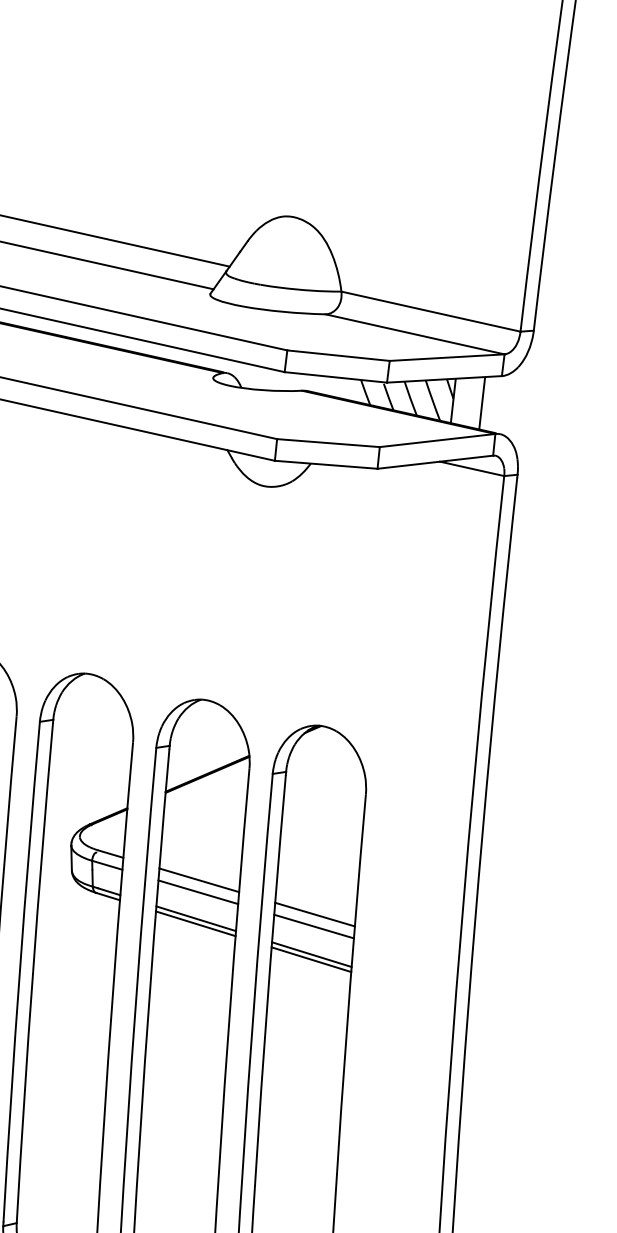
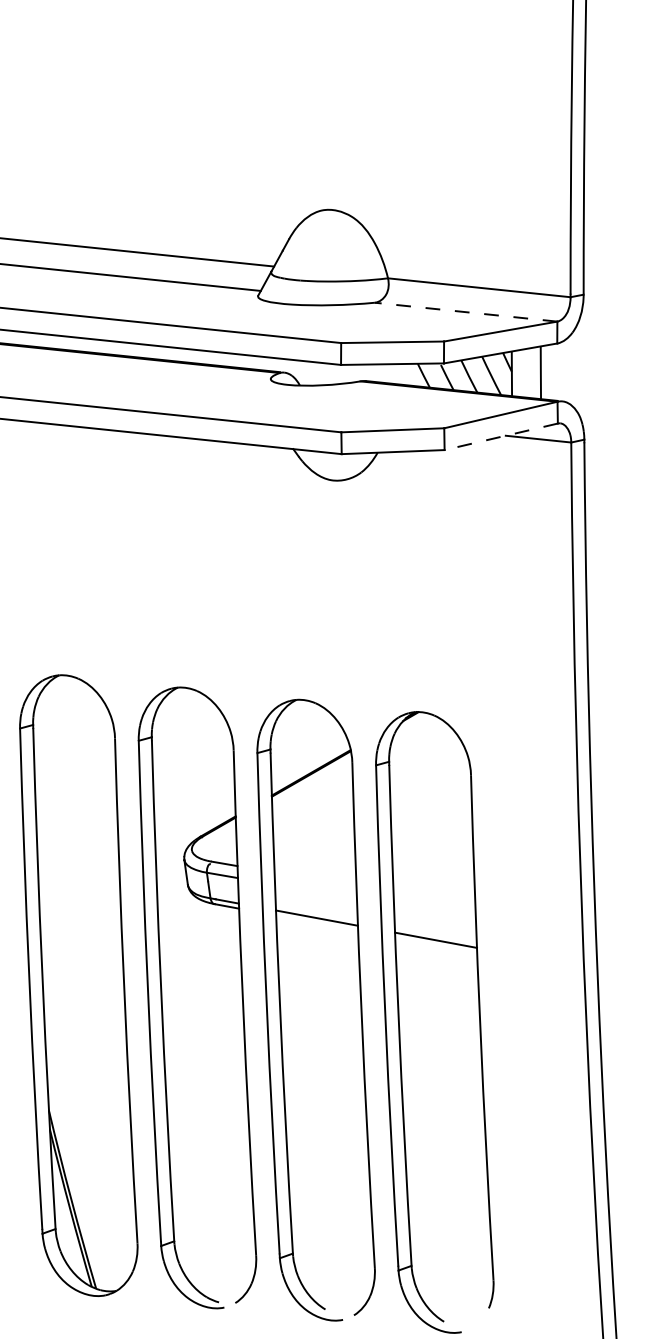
line: (415, 334) -> (466, 312), solid -> dashed
line: (434, 461) -> (500, 436), solid -> dashed
line: (199, 880) -> (315, 879), removed
line: (197, 892) -> (315, 891), removed
line: (314, 914) -> (434, 900), removed
line: (196, 923) -> (317, 922), removed
line: (313, 926) -> (434, 912), removed
line: (311, 958) -> (436, 944), removed

